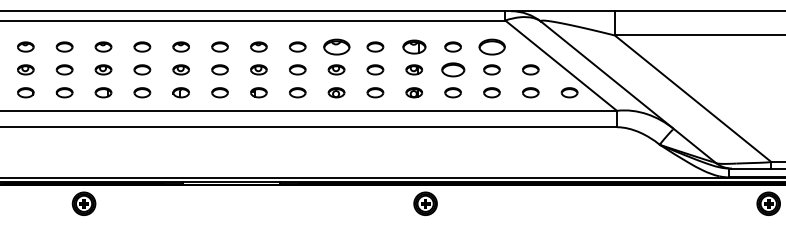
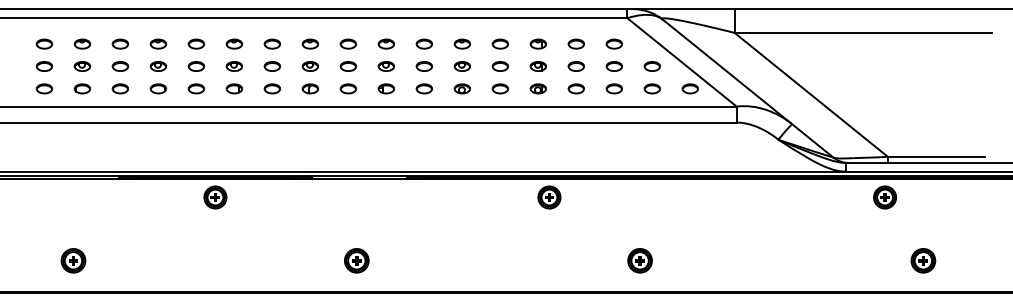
part: (335, 46) -> (461, 43), size x0.62
part: (413, 46) -> (537, 43), size x0.71
part: (491, 46) -> (613, 43), size x0.62
part: (452, 69) -> (575, 66), size x0.71

